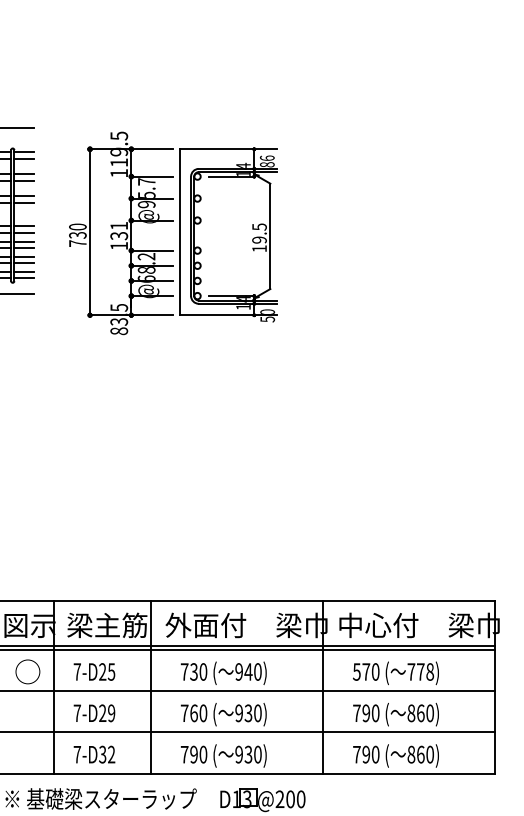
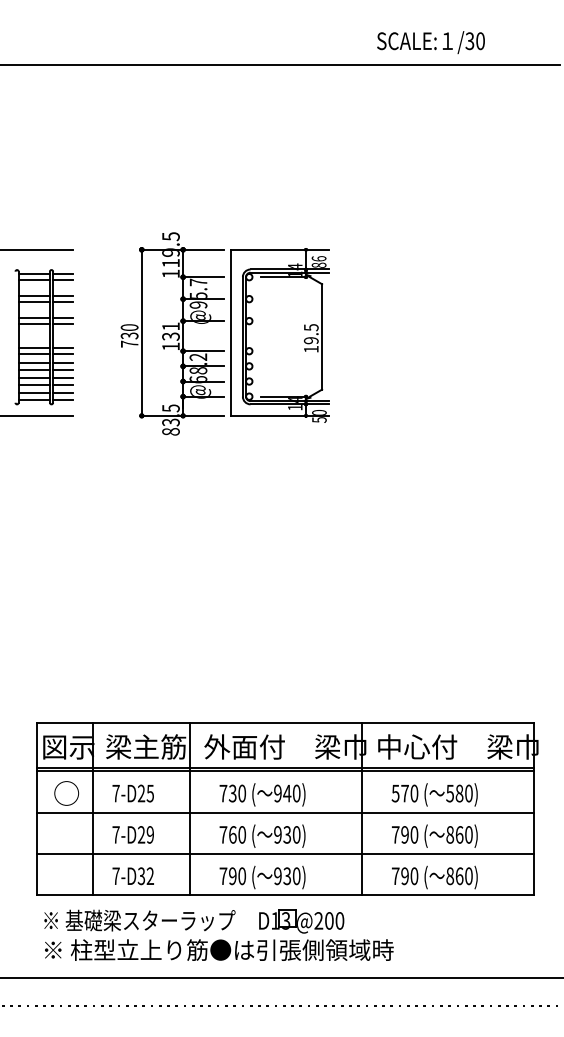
part: (172, 232) -> (224, 333), moved
text: (420, 671) -> (459, 793), 778) -> 580)

